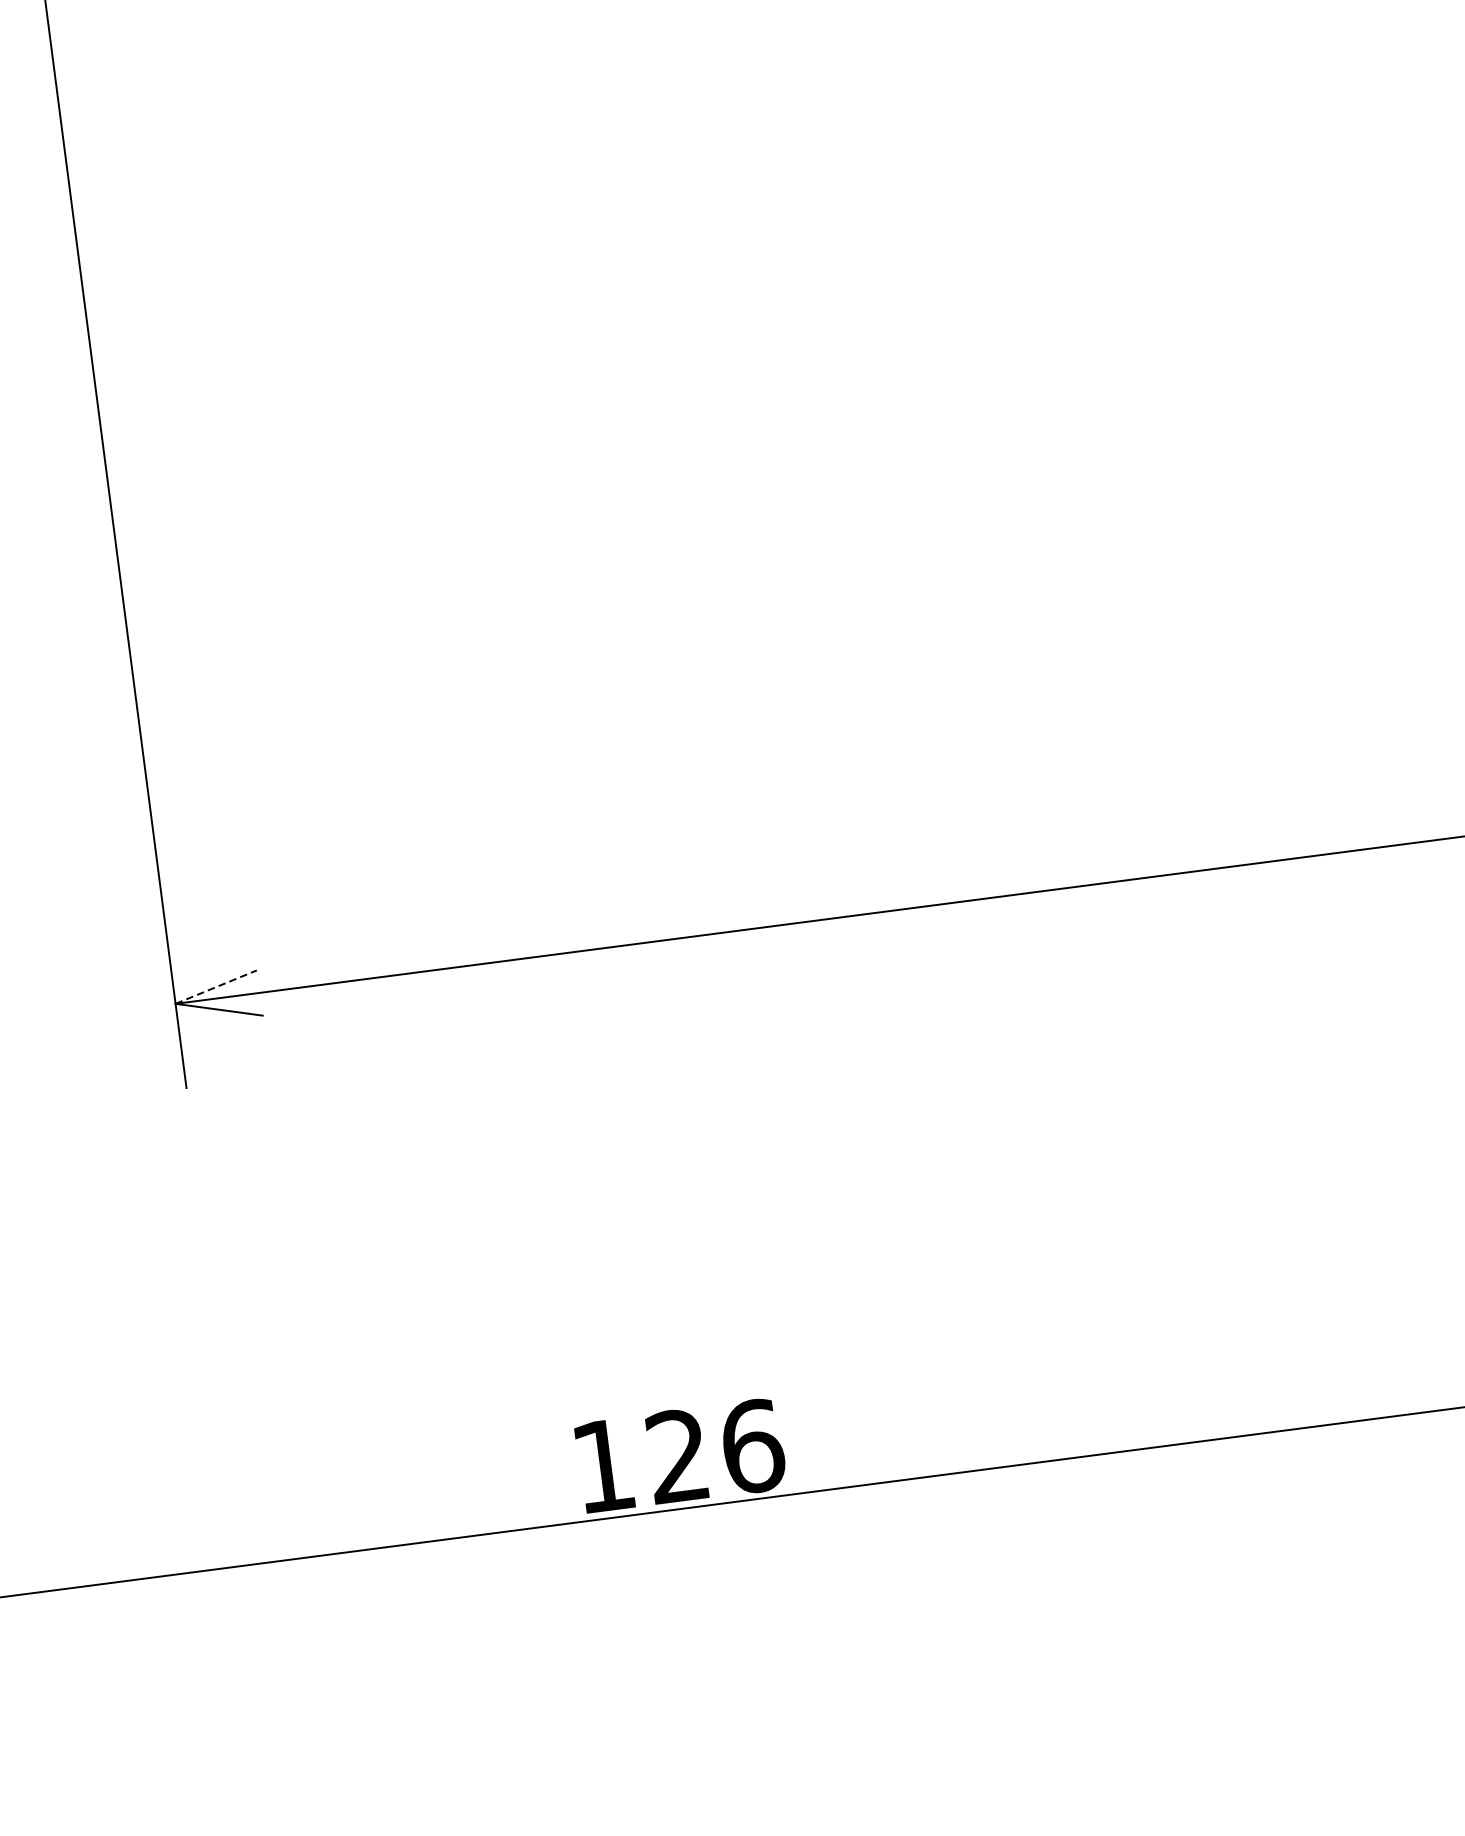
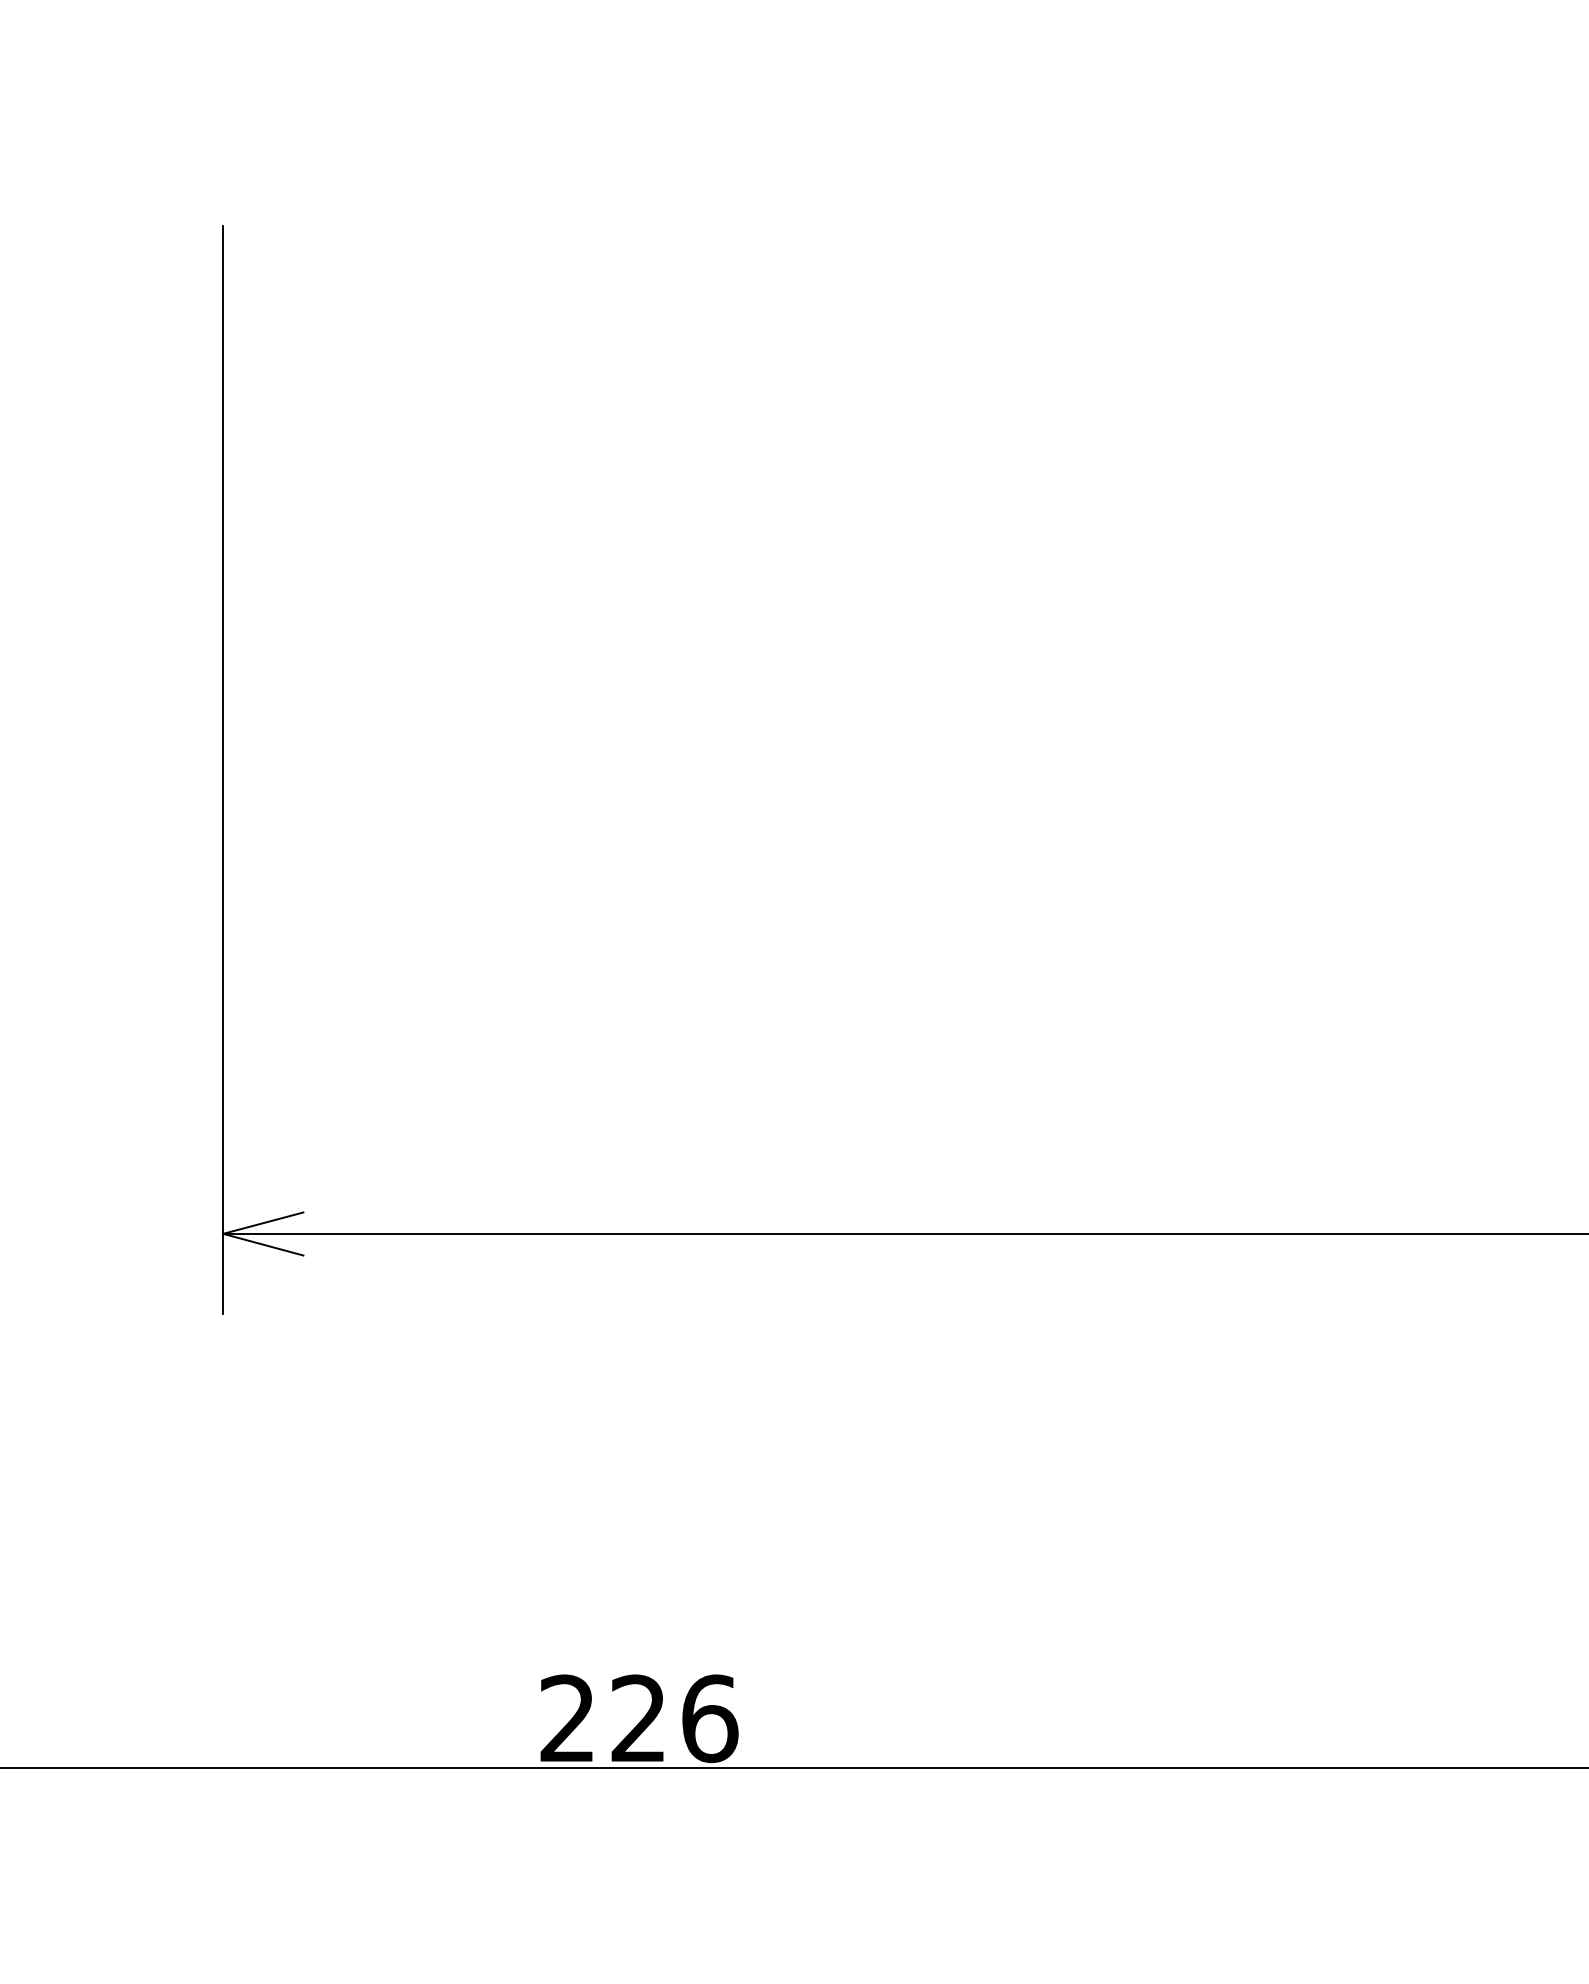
line: (216, 987) -> (263, 1223), dashed -> solid
text: (601, 1464) -> (566, 1717), 126 -> 226

